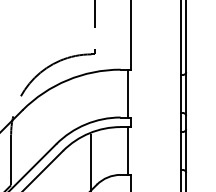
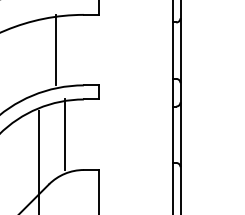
line: (127, 93) -> (55, 49), moved
line: (127, 150) -> (64, 134), moved

